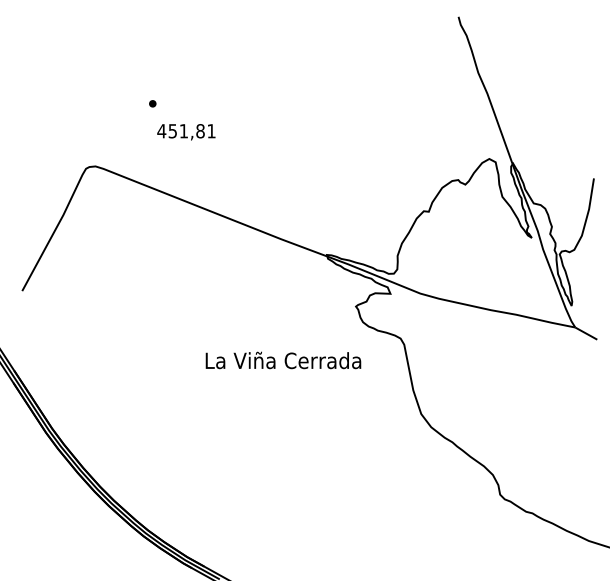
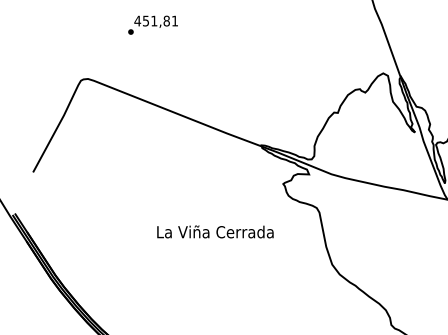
text: (186, 132) -> (156, 22), moved
text: (283, 360) -> (215, 231), moved

